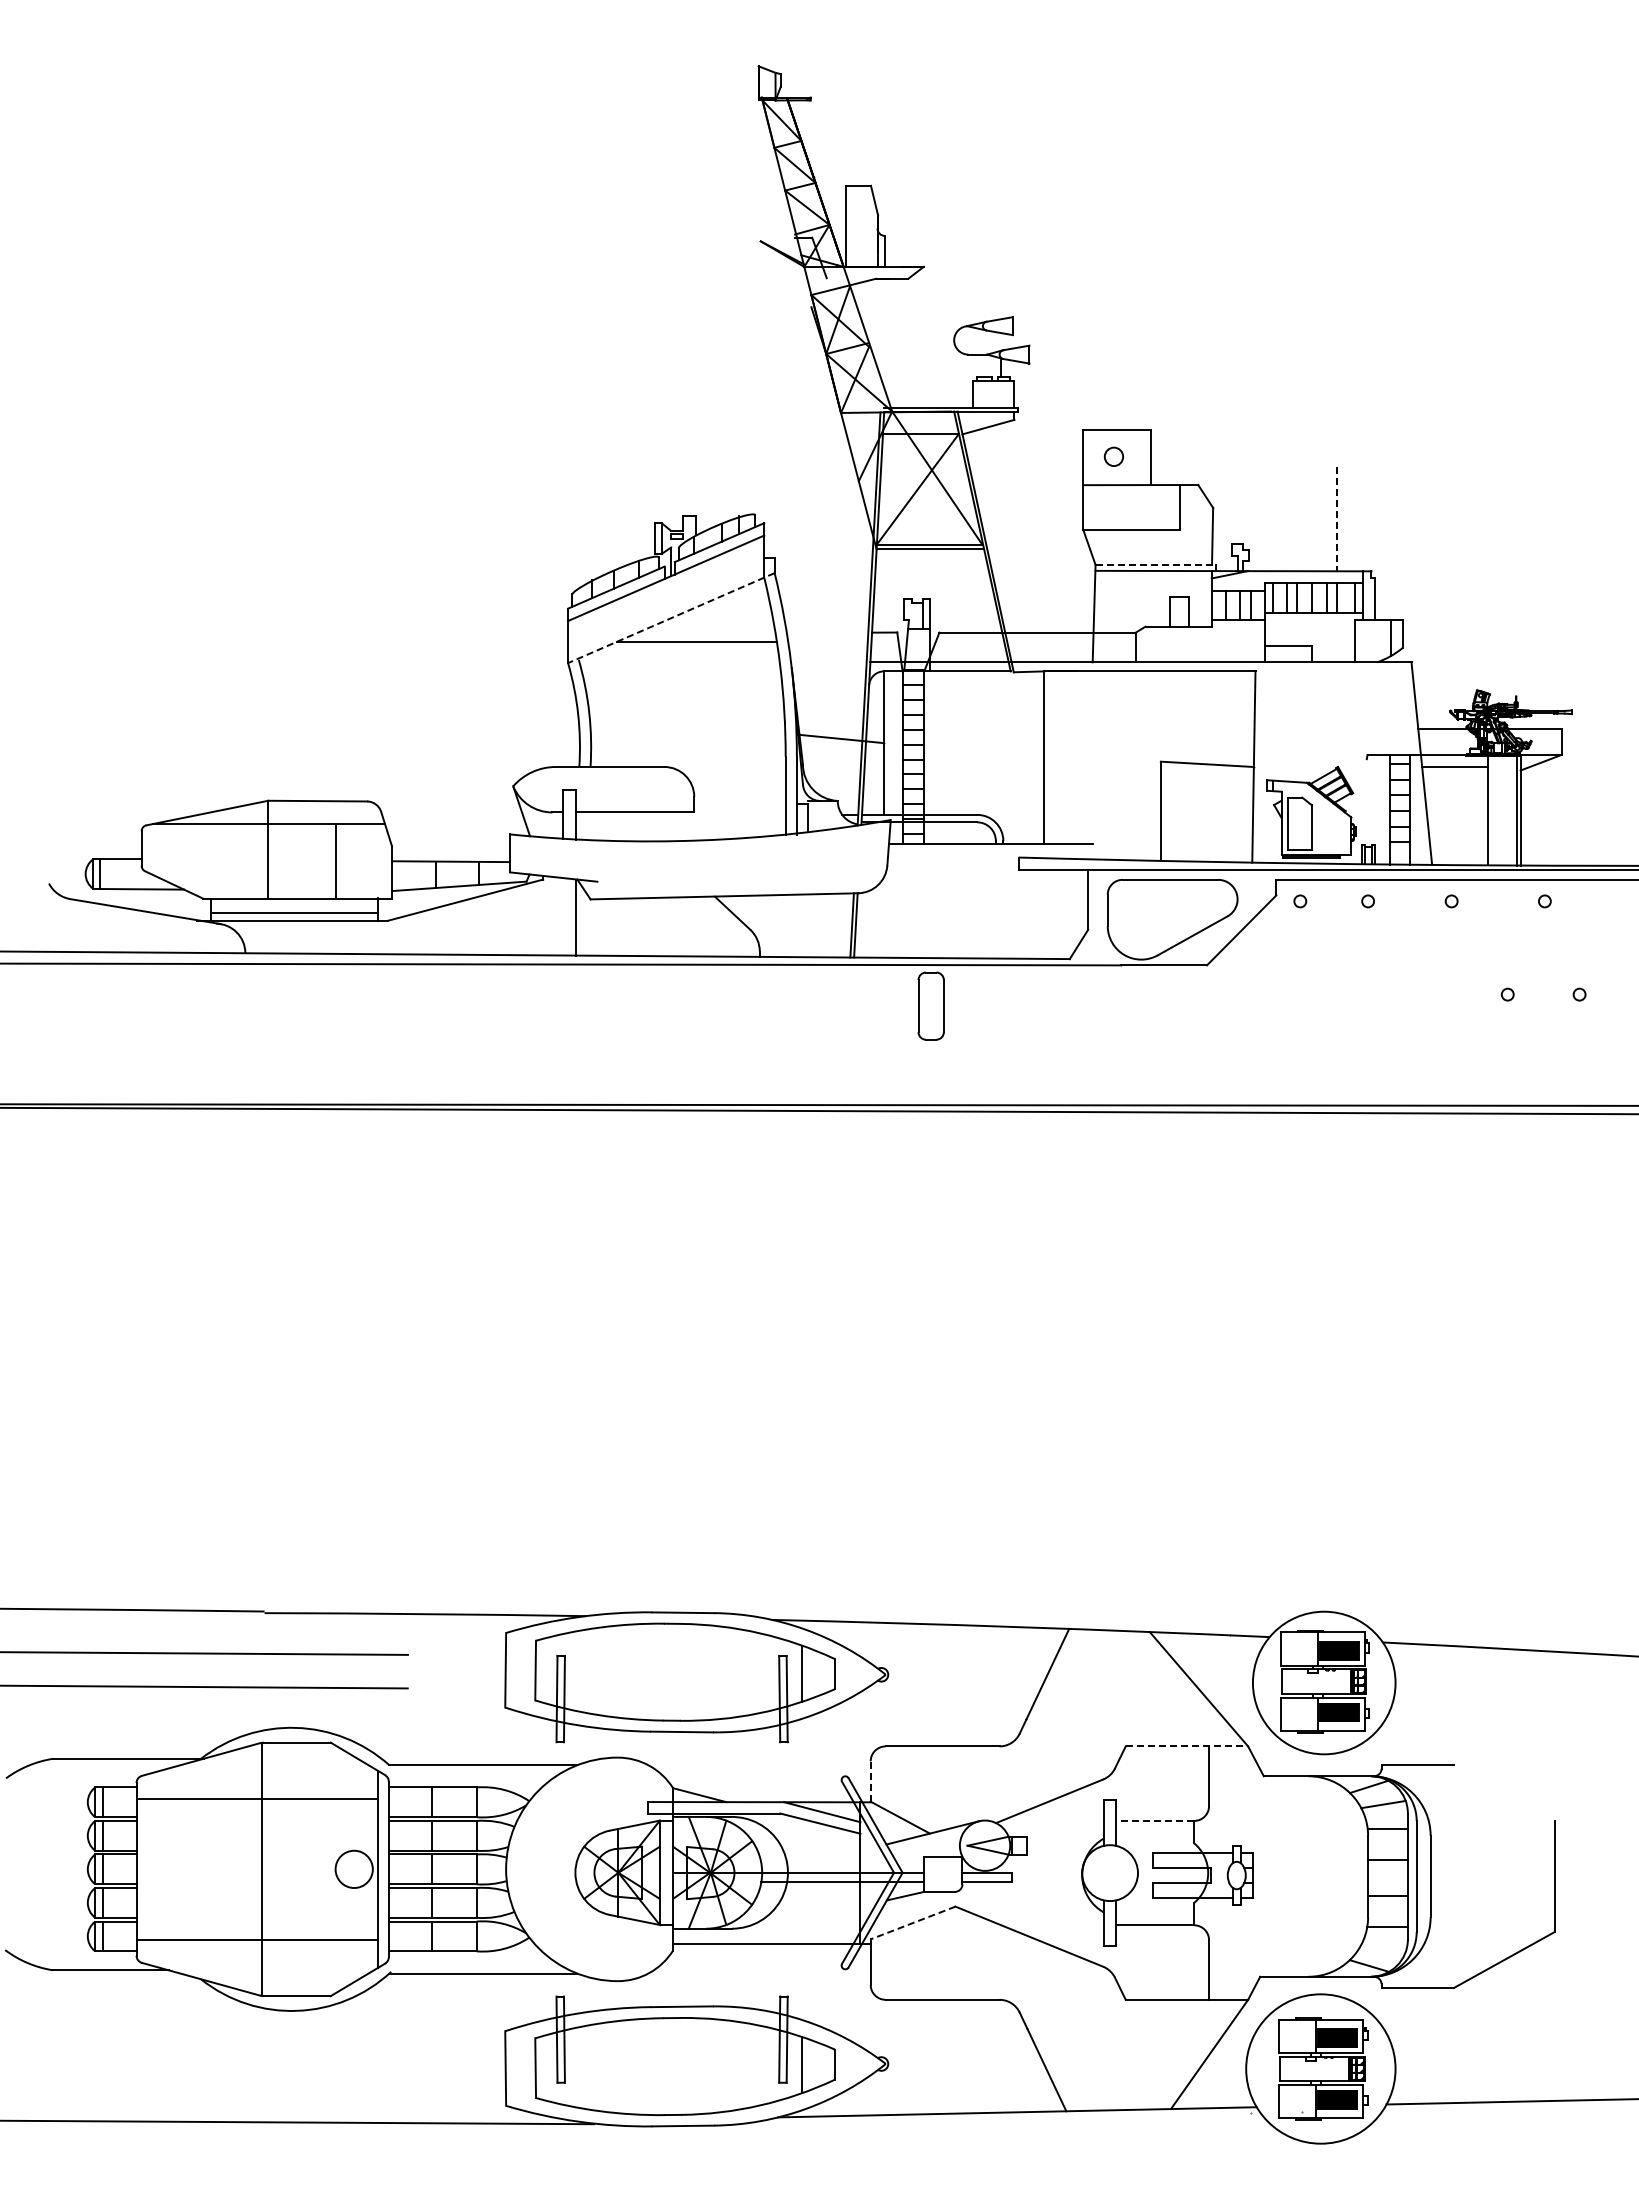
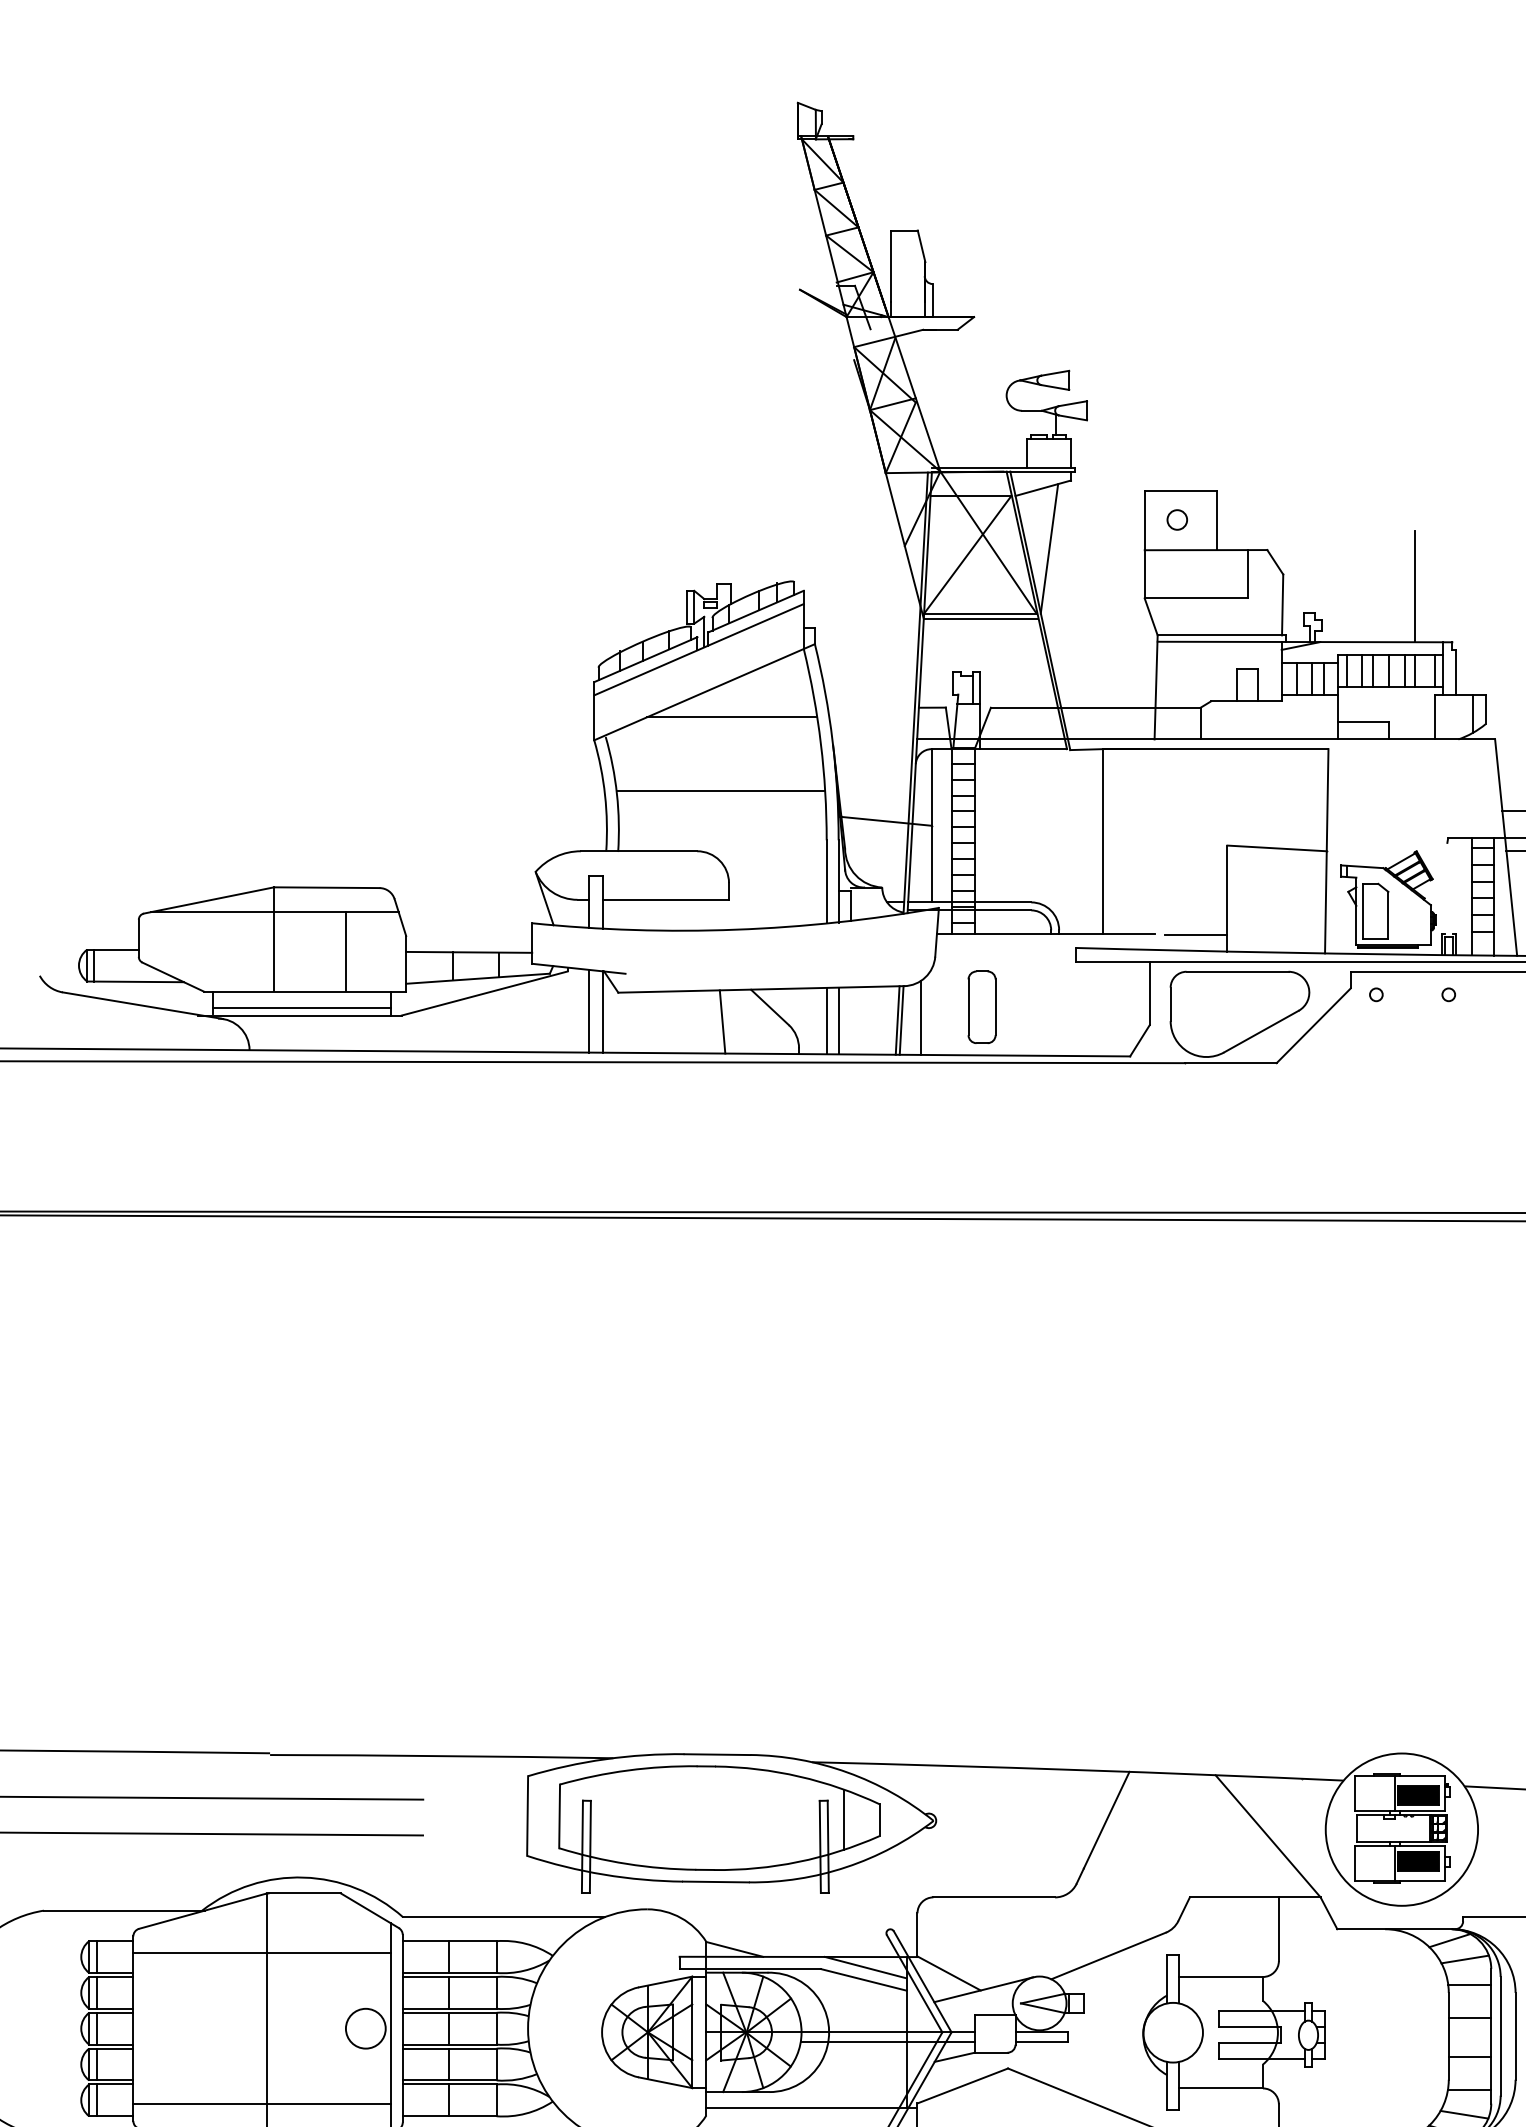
line: (994, 483) -> (1049, 548), added
line: (1336, 519) -> (1415, 586), dashed -> solid
line: (1156, 564) -> (1222, 634), dashed -> solid
line: (671, 618) -> (704, 692), dashed -> solid
line: (686, 710) -> (720, 790), added
line: (1131, 845) -> (1196, 935), added
line: (562, 917) -> (588, 1012), added
line: (873, 922) -> (920, 1017), added
line: (785, 925) -> (826, 1020), added
line: (796, 925) -> (838, 1020), added
line: (687, 926) -> (721, 1021), added
part: (930, 1005) -> (981, 1006), moved
line: (1187, 1746) -> (1255, 1897), dashed -> solid
line: (870, 1781) -> (917, 1934), dashed -> solid
line: (1154, 1820) -> (1220, 1976), dashed -> solid
line: (912, 1923) -> (962, 2086), dashed -> solid
line: (1382, 1949) -> (1464, 2114), added

